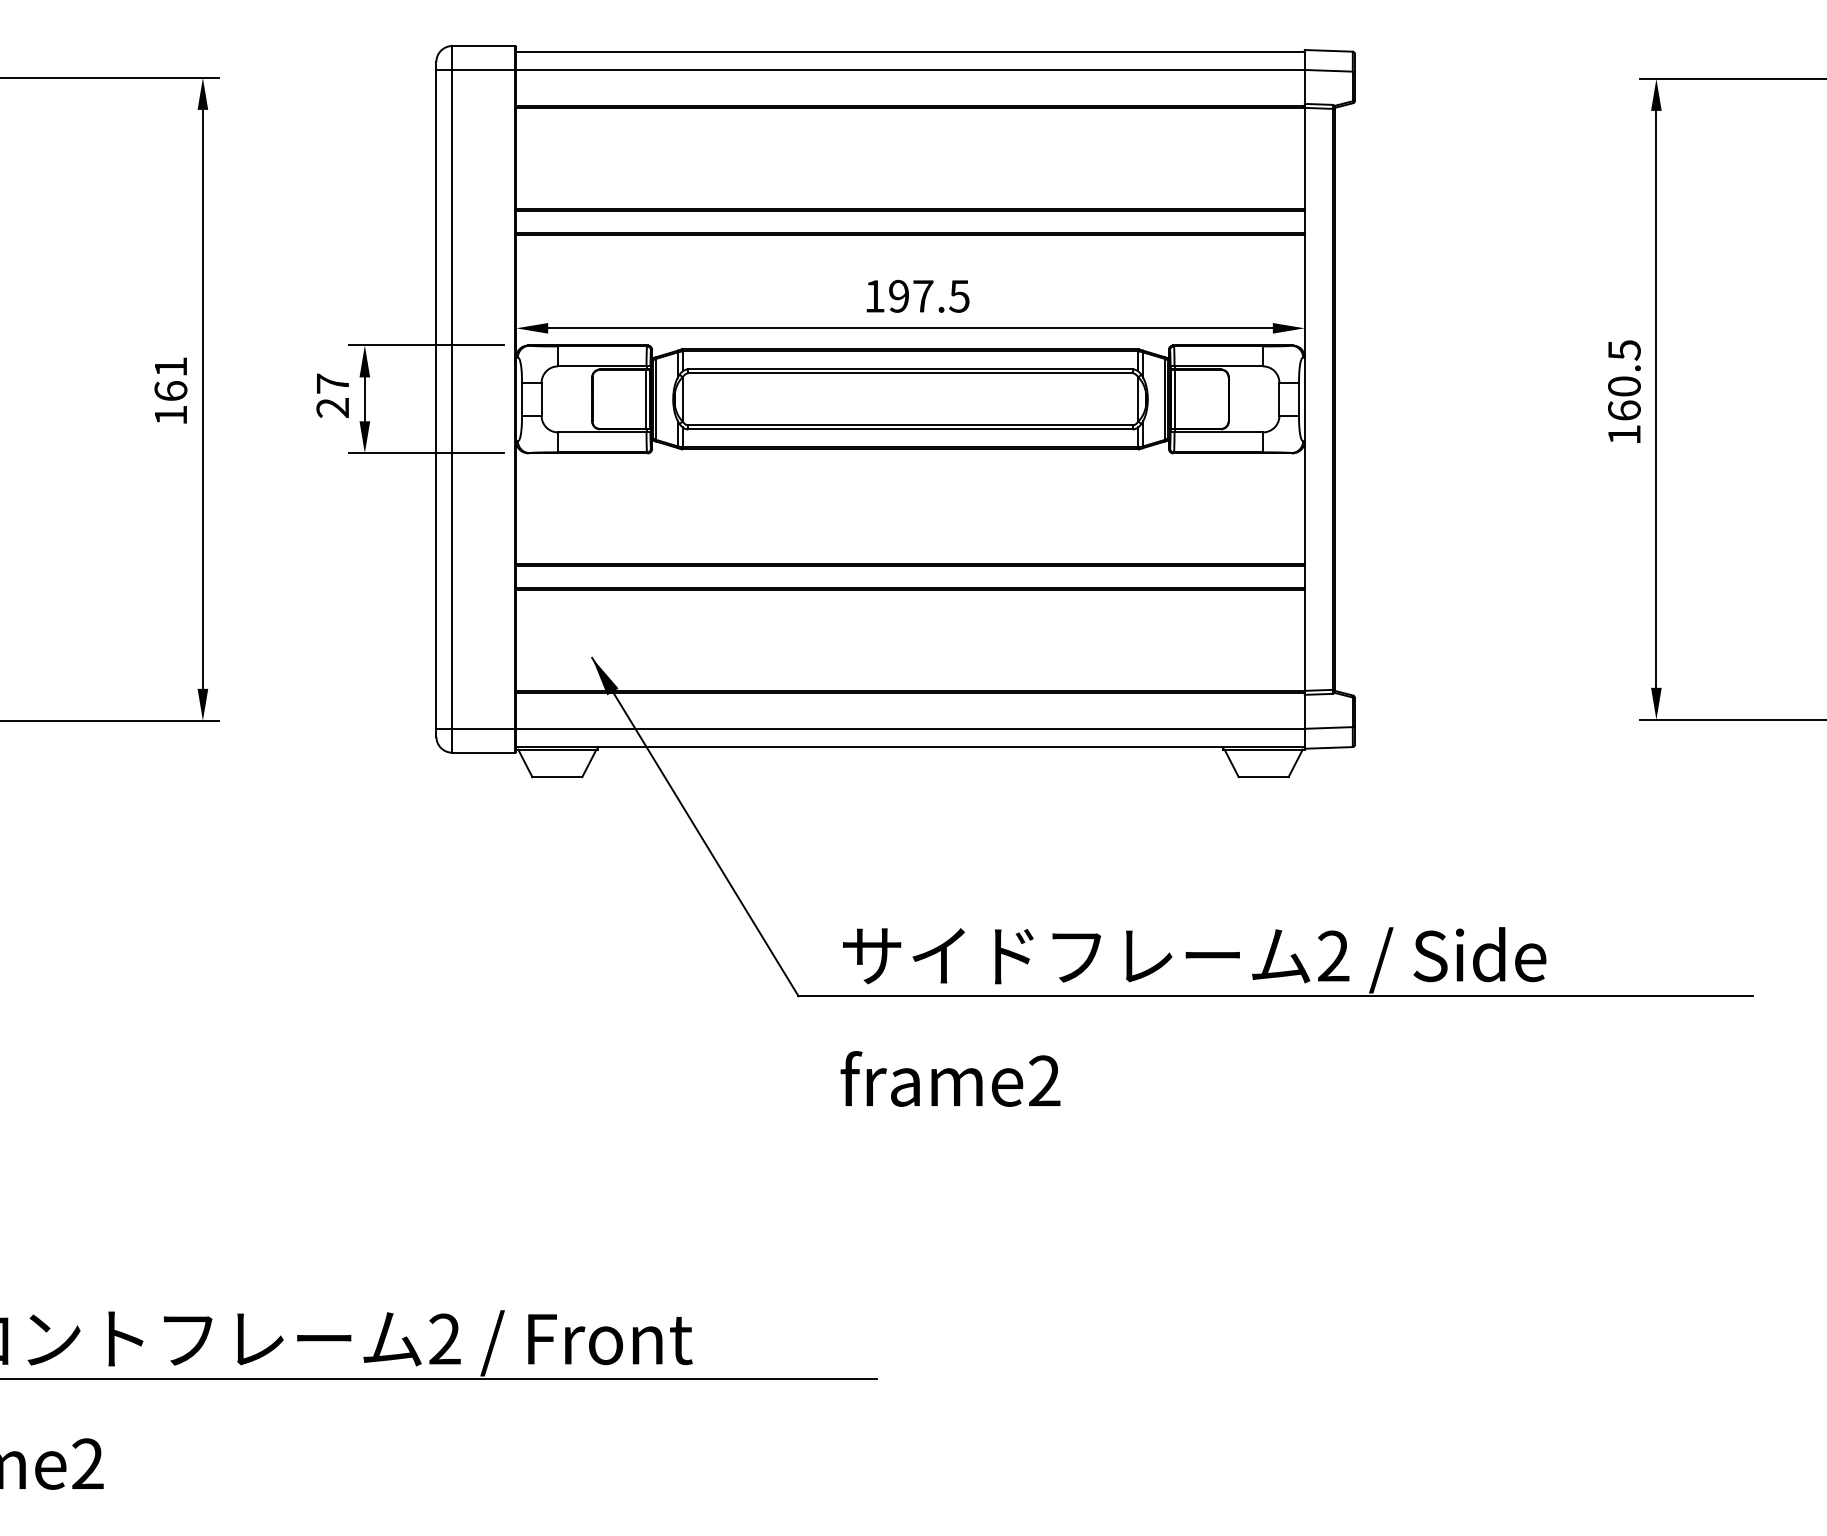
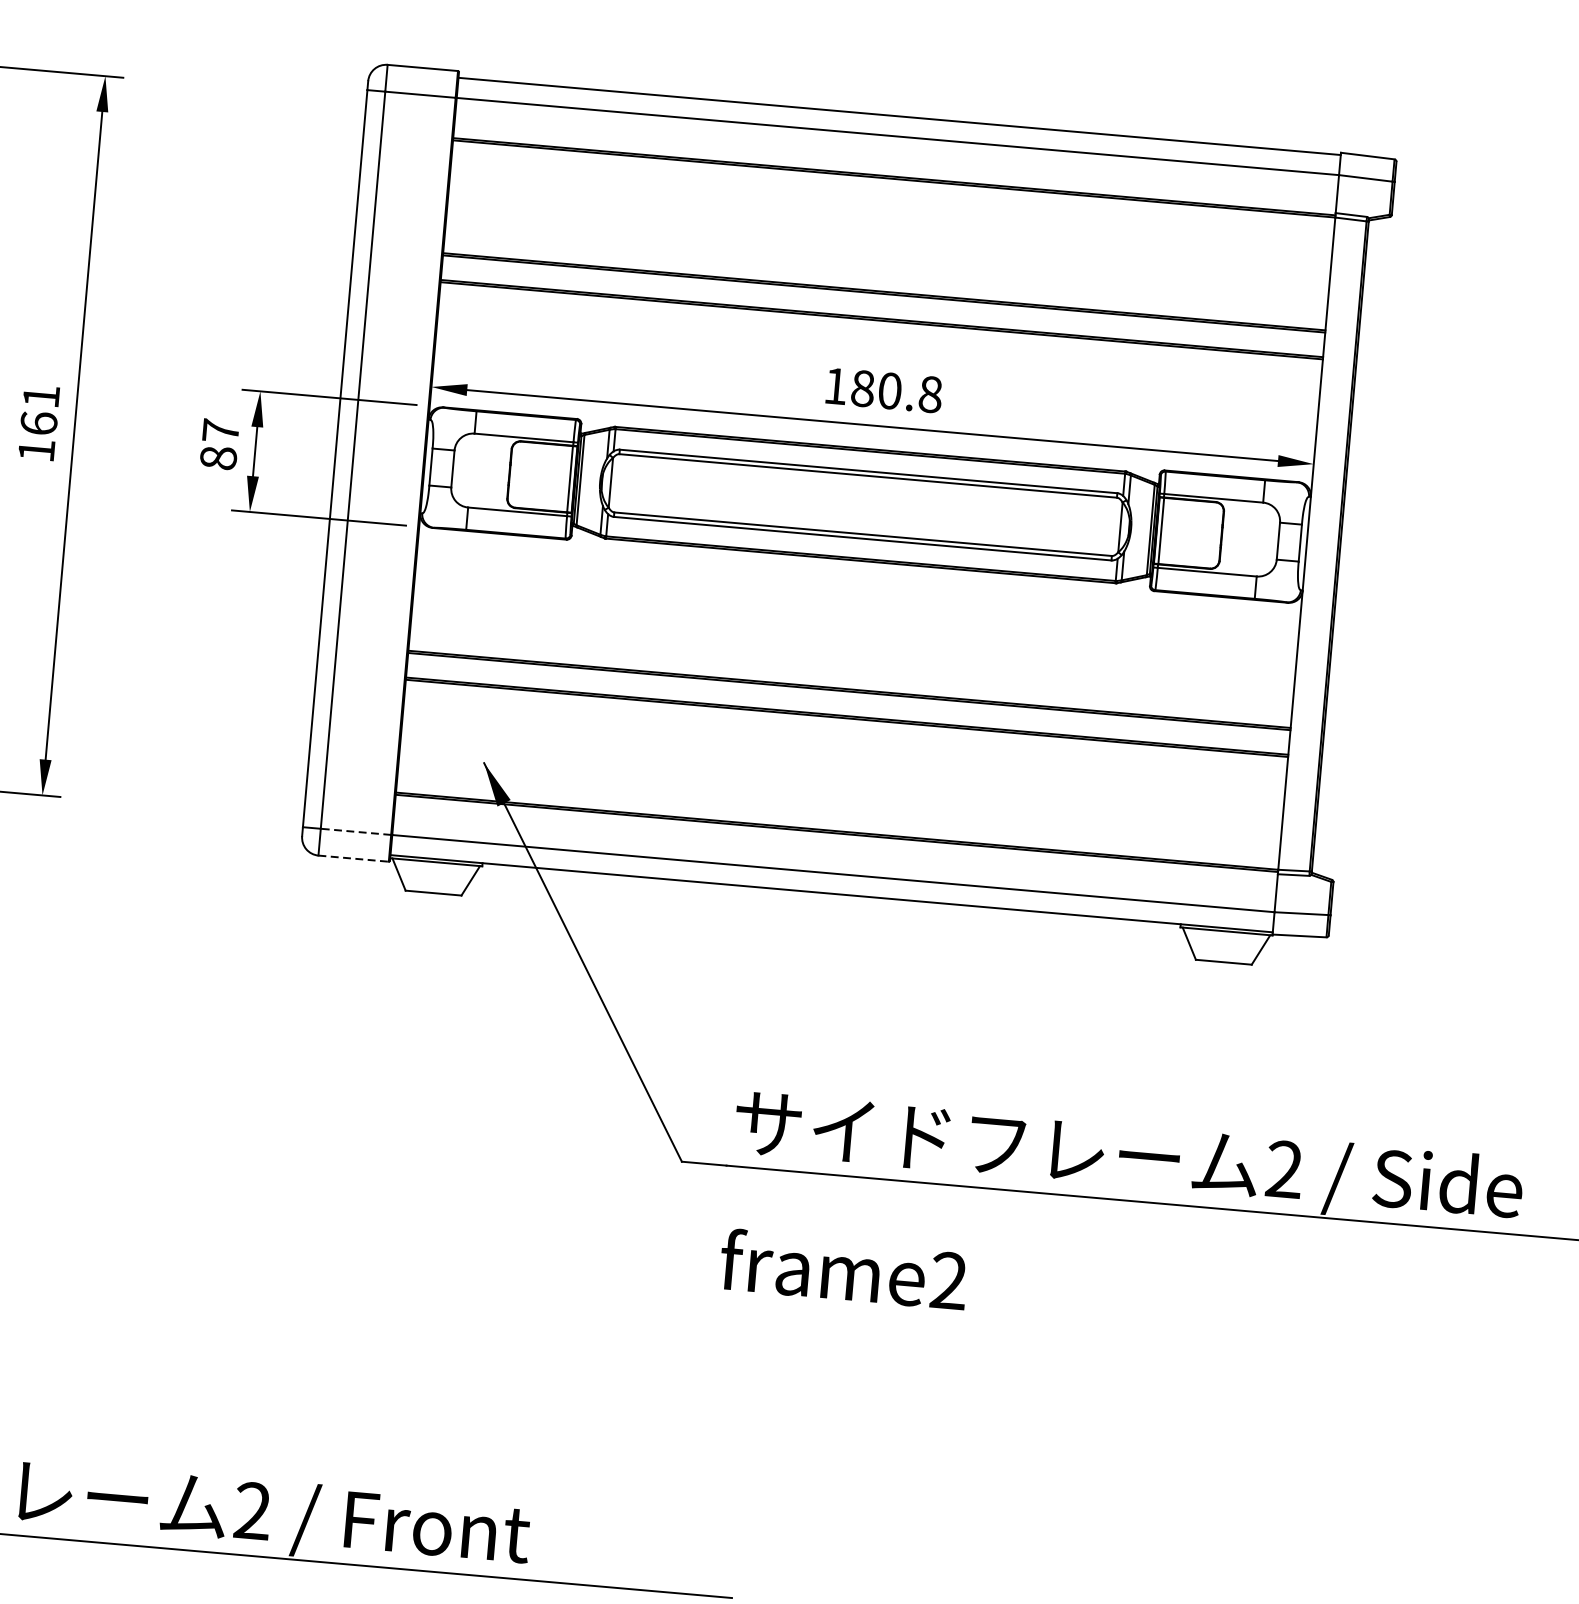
text: (929, 295) -> (897, 390), 197.5 -> 180.8
text: (332, 407) -> (218, 457), 27 -> 87
line: (483, 728) -> (355, 831), solid -> dashed
line: (484, 752) -> (354, 858), solid -> dashed

